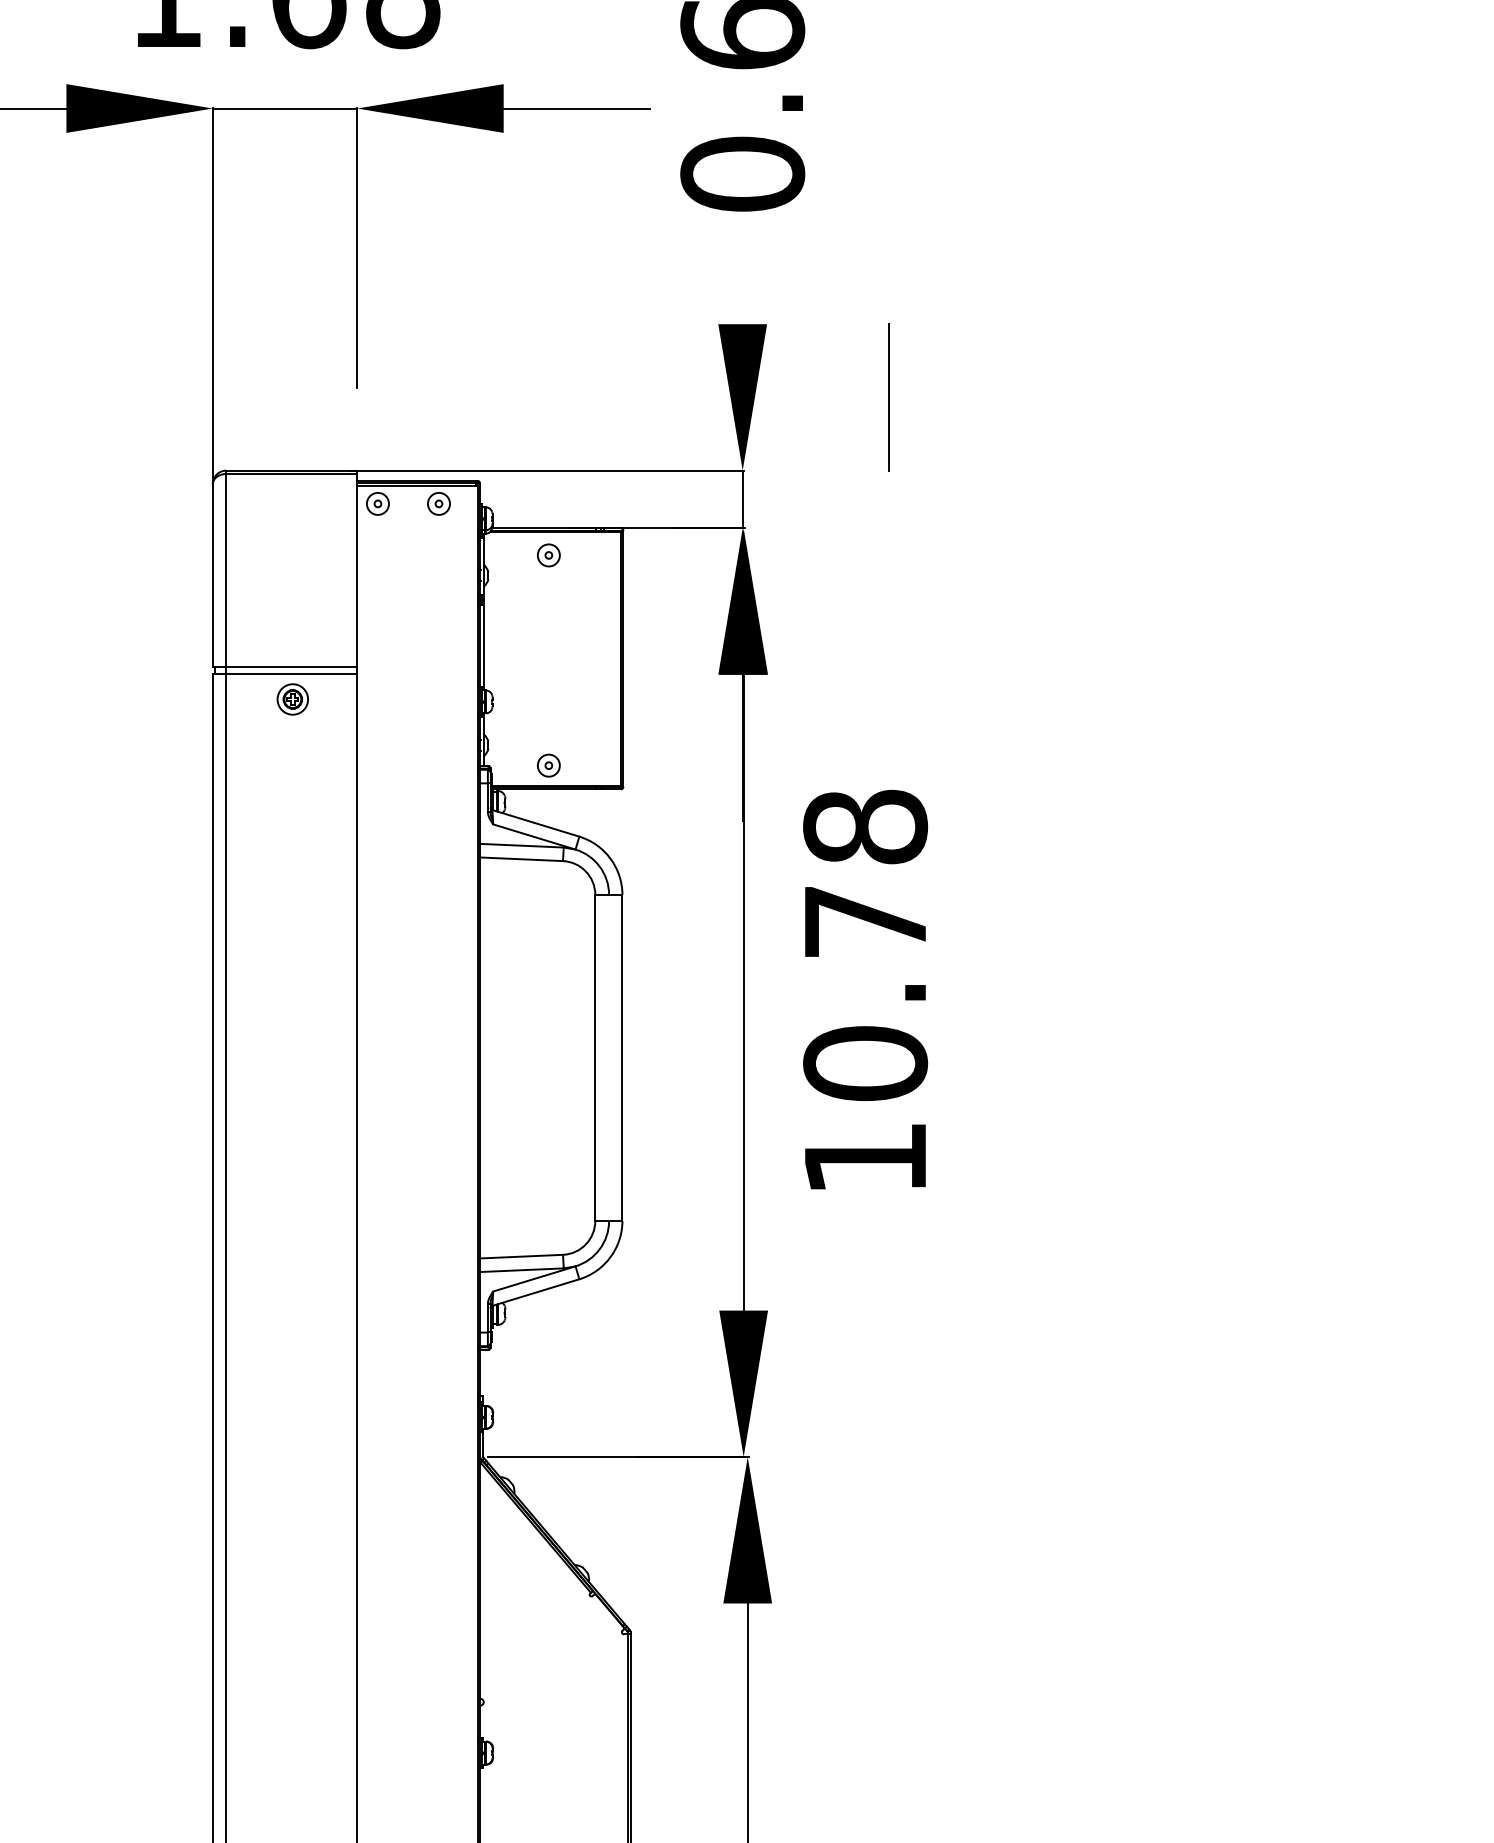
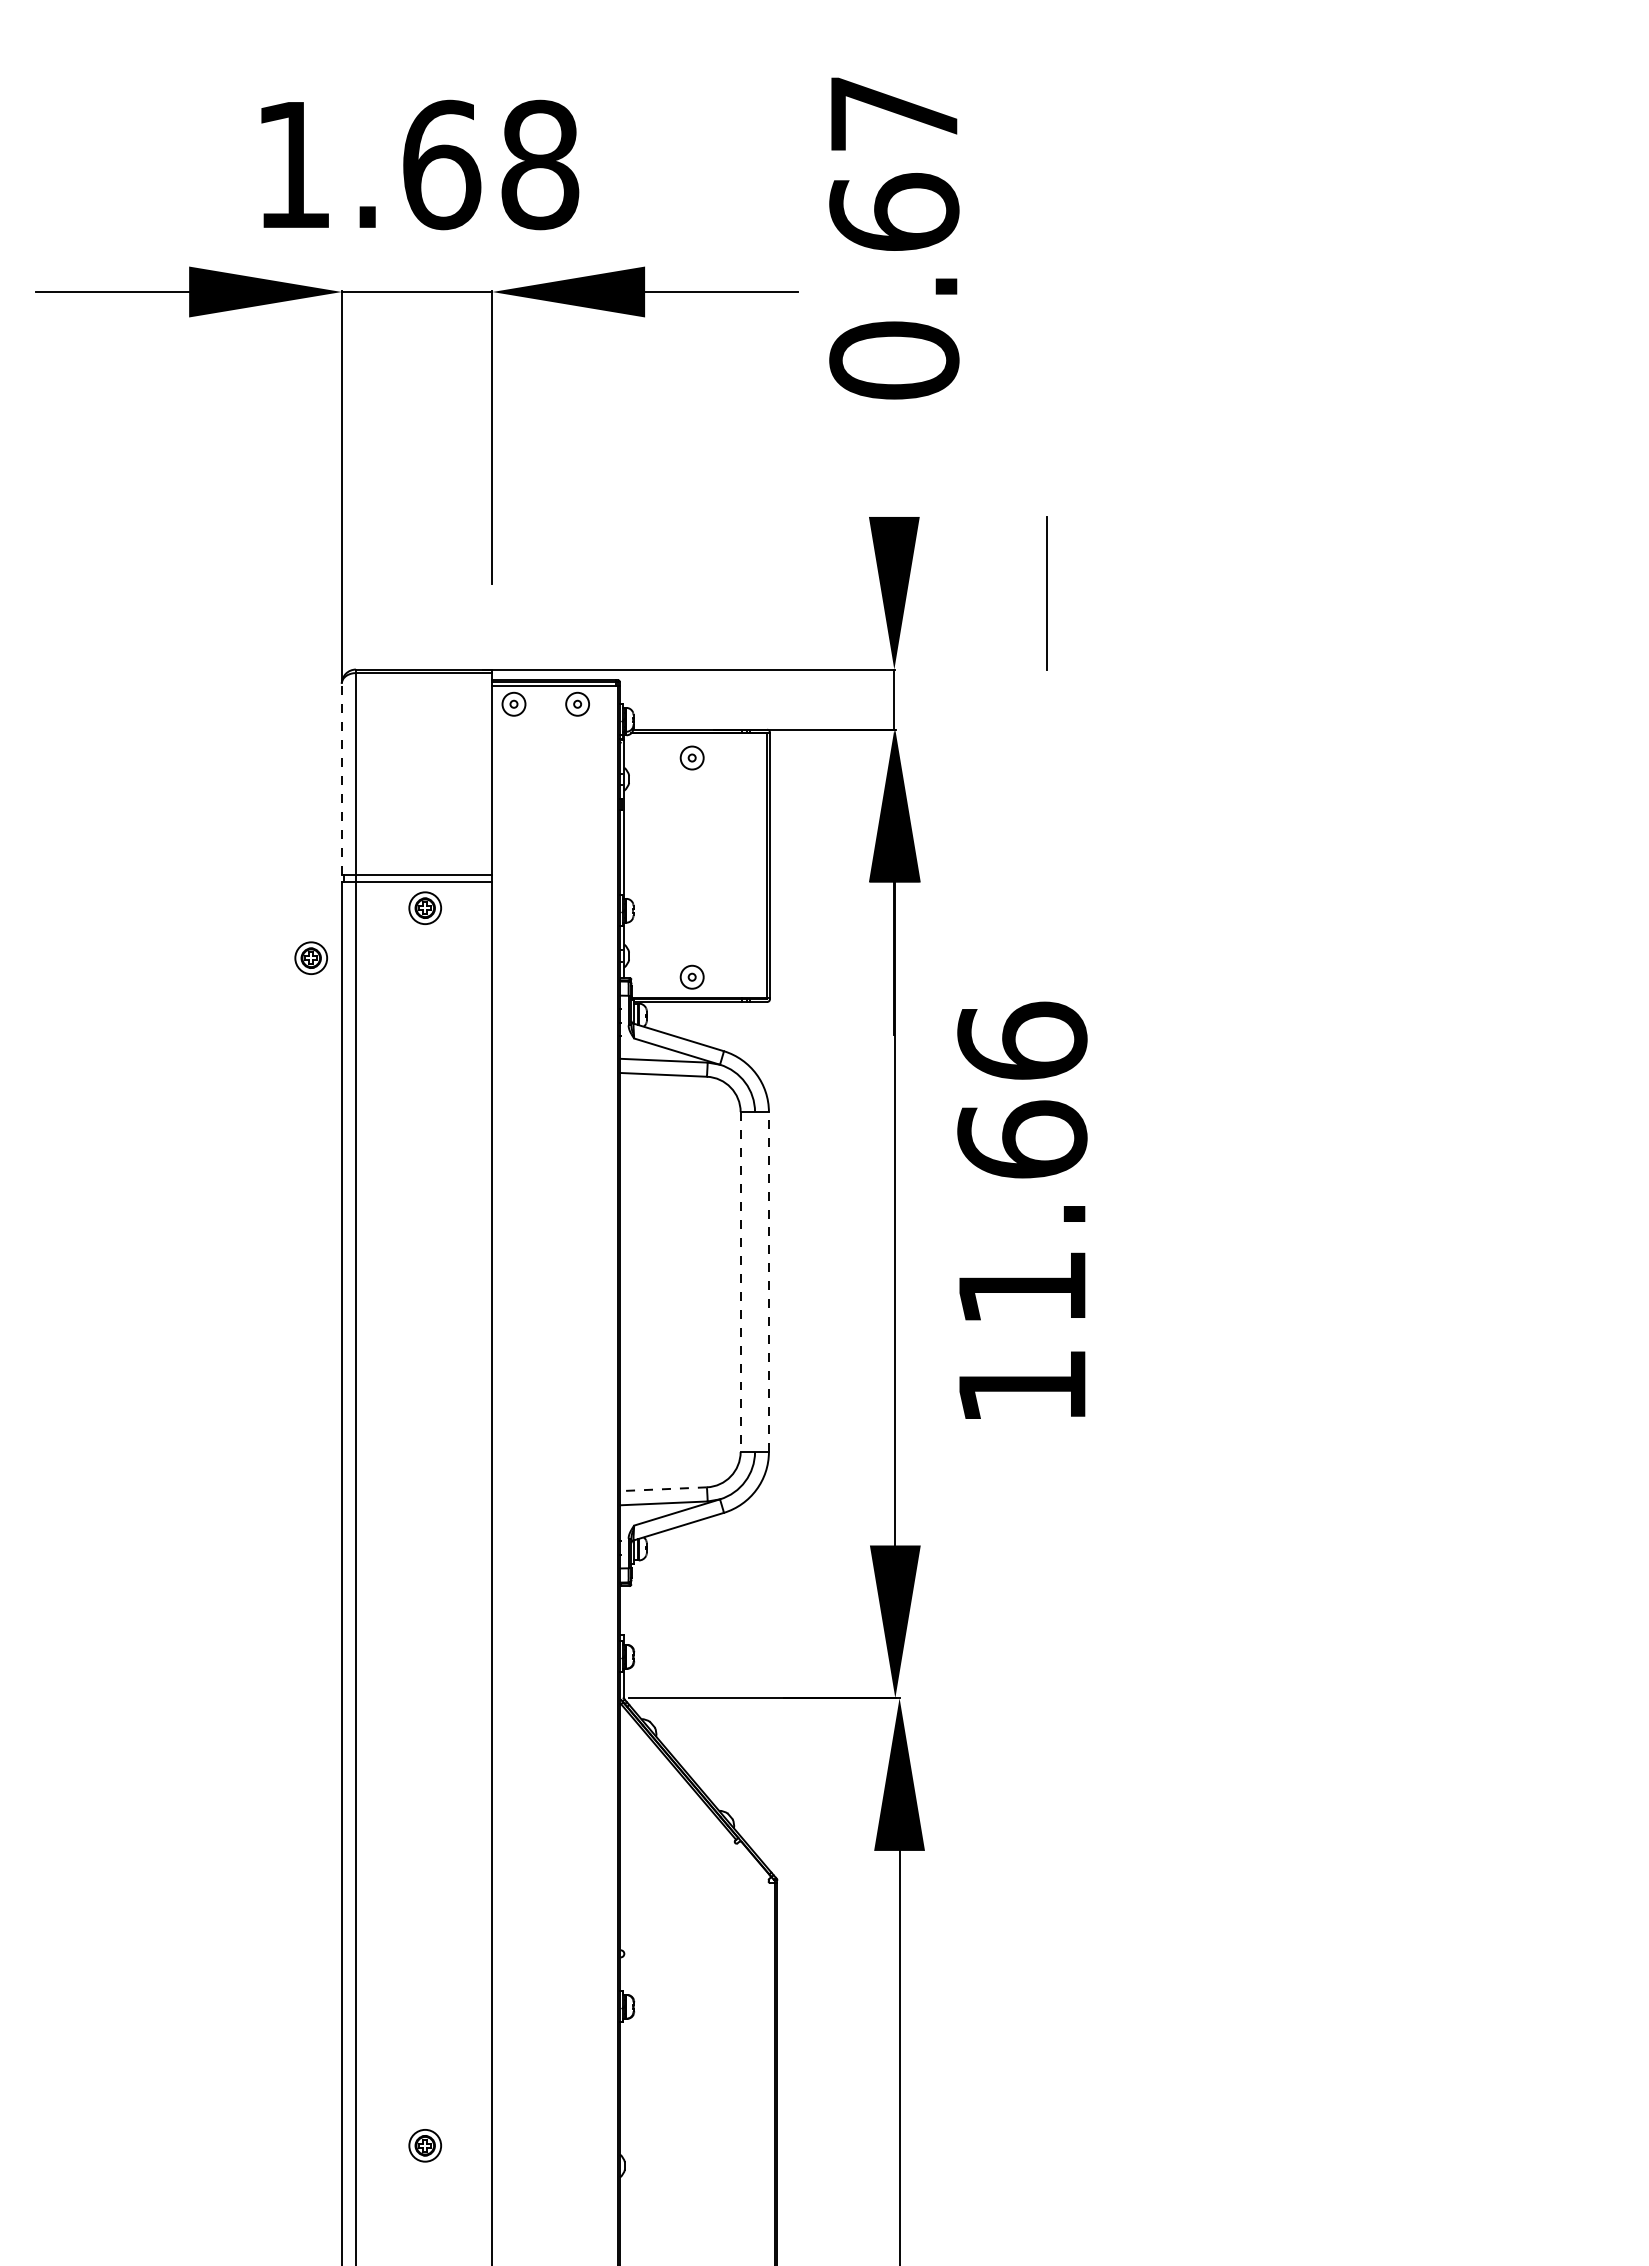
line: (212, 575) -> (341, 778), solid -> dashed
part: (183, 746) -> (311, 957), added
text: (865, 944) -> (1022, 1163), 10.78 -> 11.66
line: (595, 1058) -> (740, 1282), solid -> dashed
line: (622, 1058) -> (768, 1282), solid -> dashed
line: (521, 1256) -> (663, 1489), solid -> dashed

